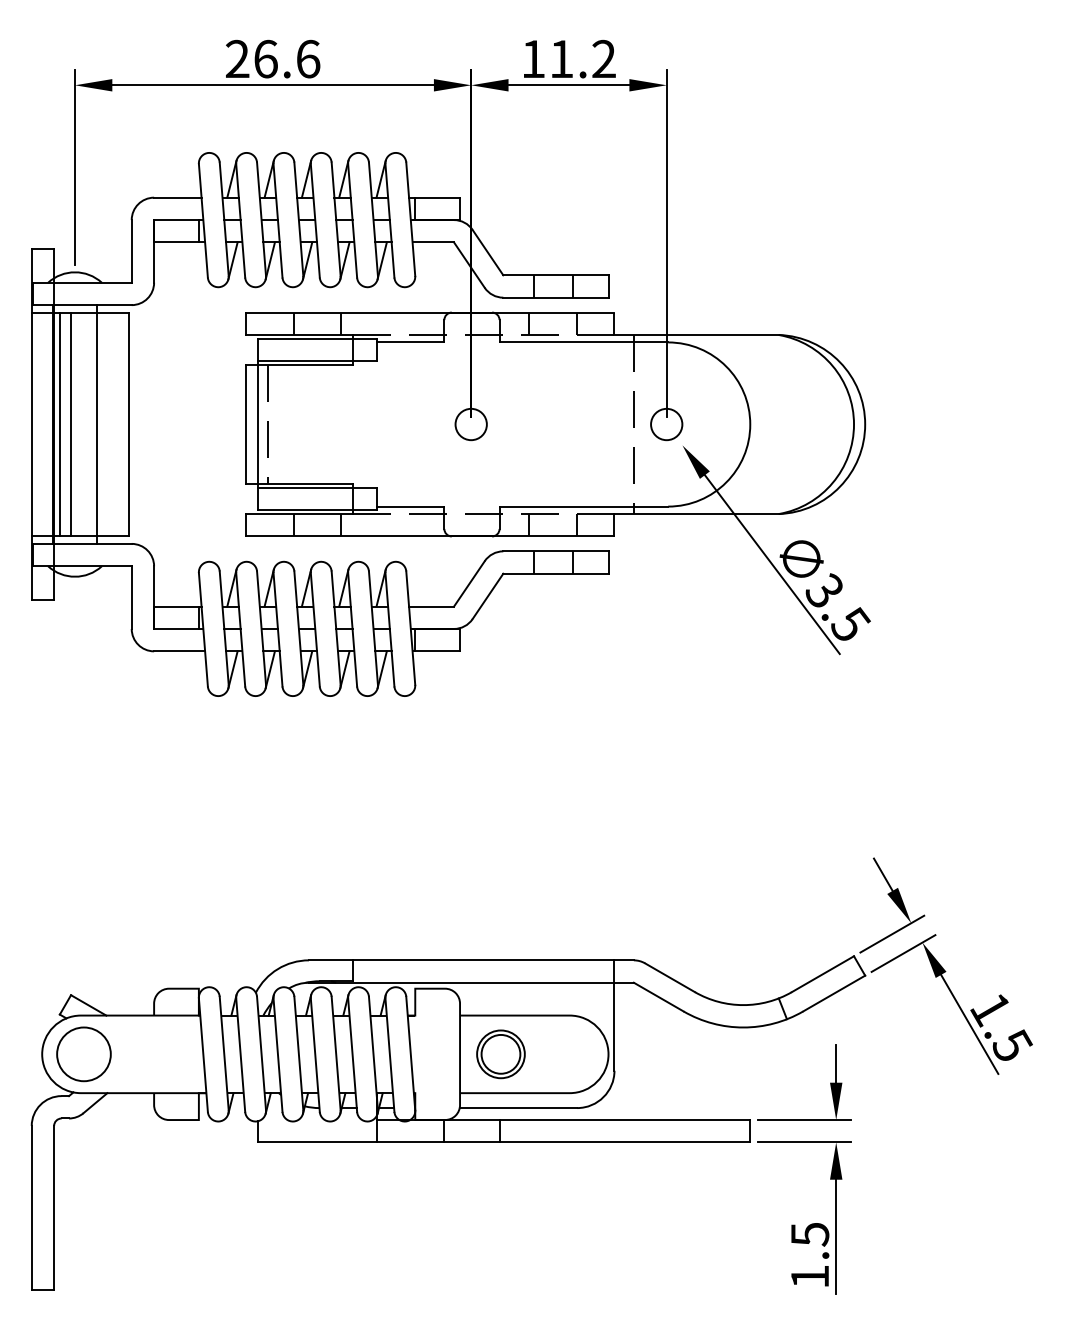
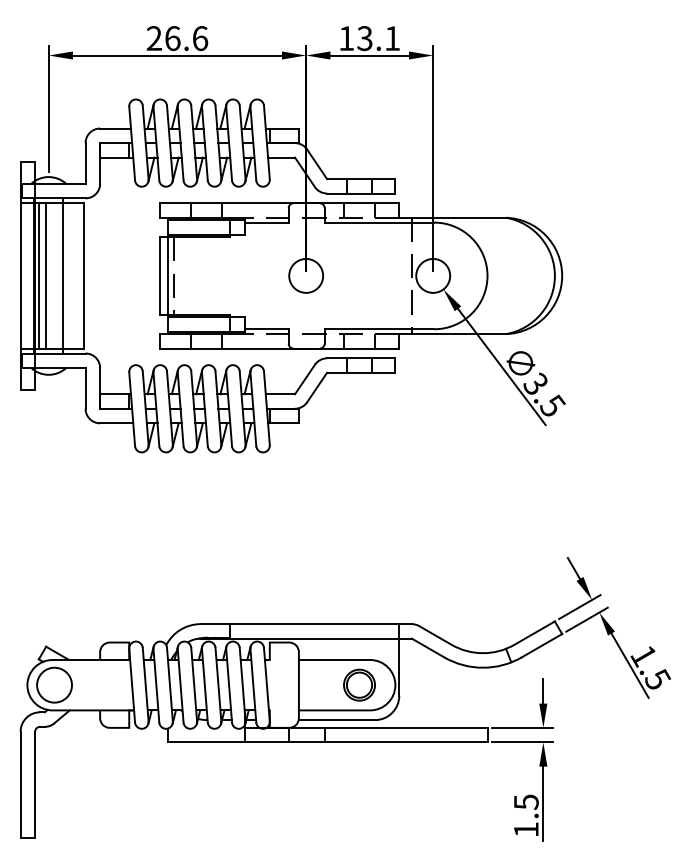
text: (582, 59) -> (378, 38), 11.2 -> 13.1
circle: (471, 423) -> (306, 275), size x1.67
circle: (667, 423) -> (433, 275), size x1.67
part: (500, 1053) -> (359, 684), moved

